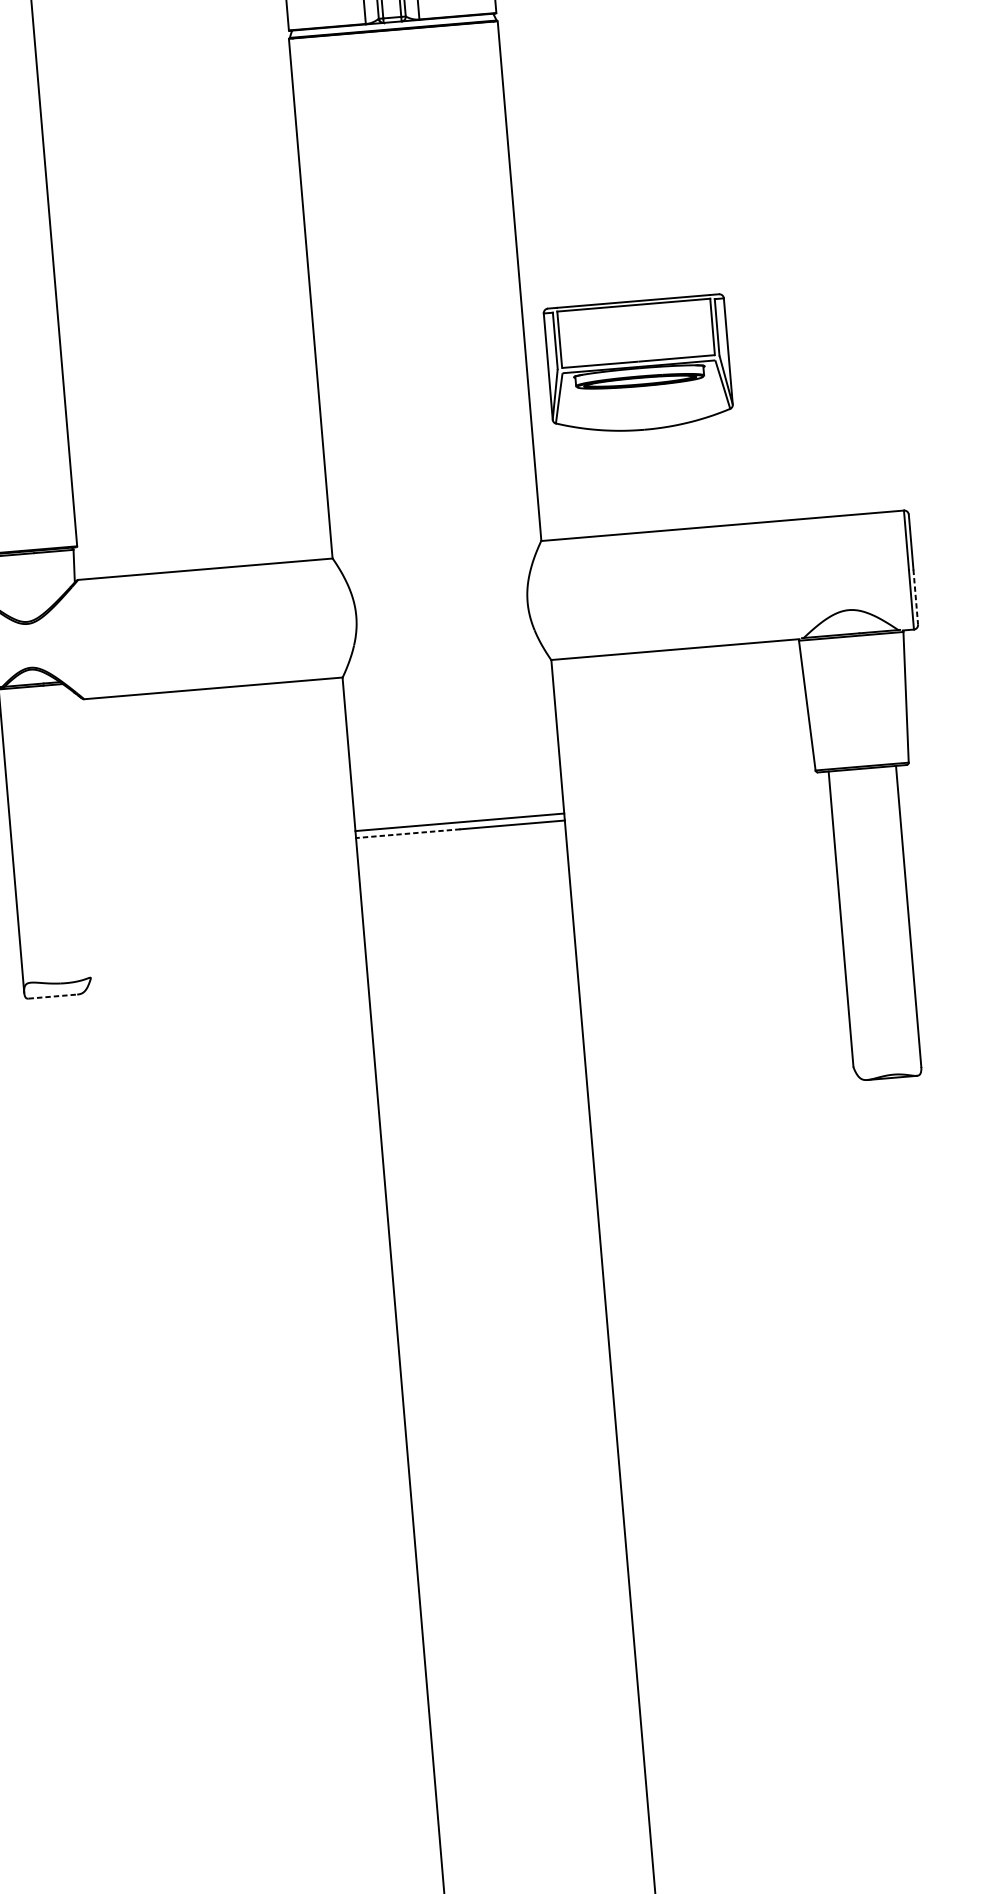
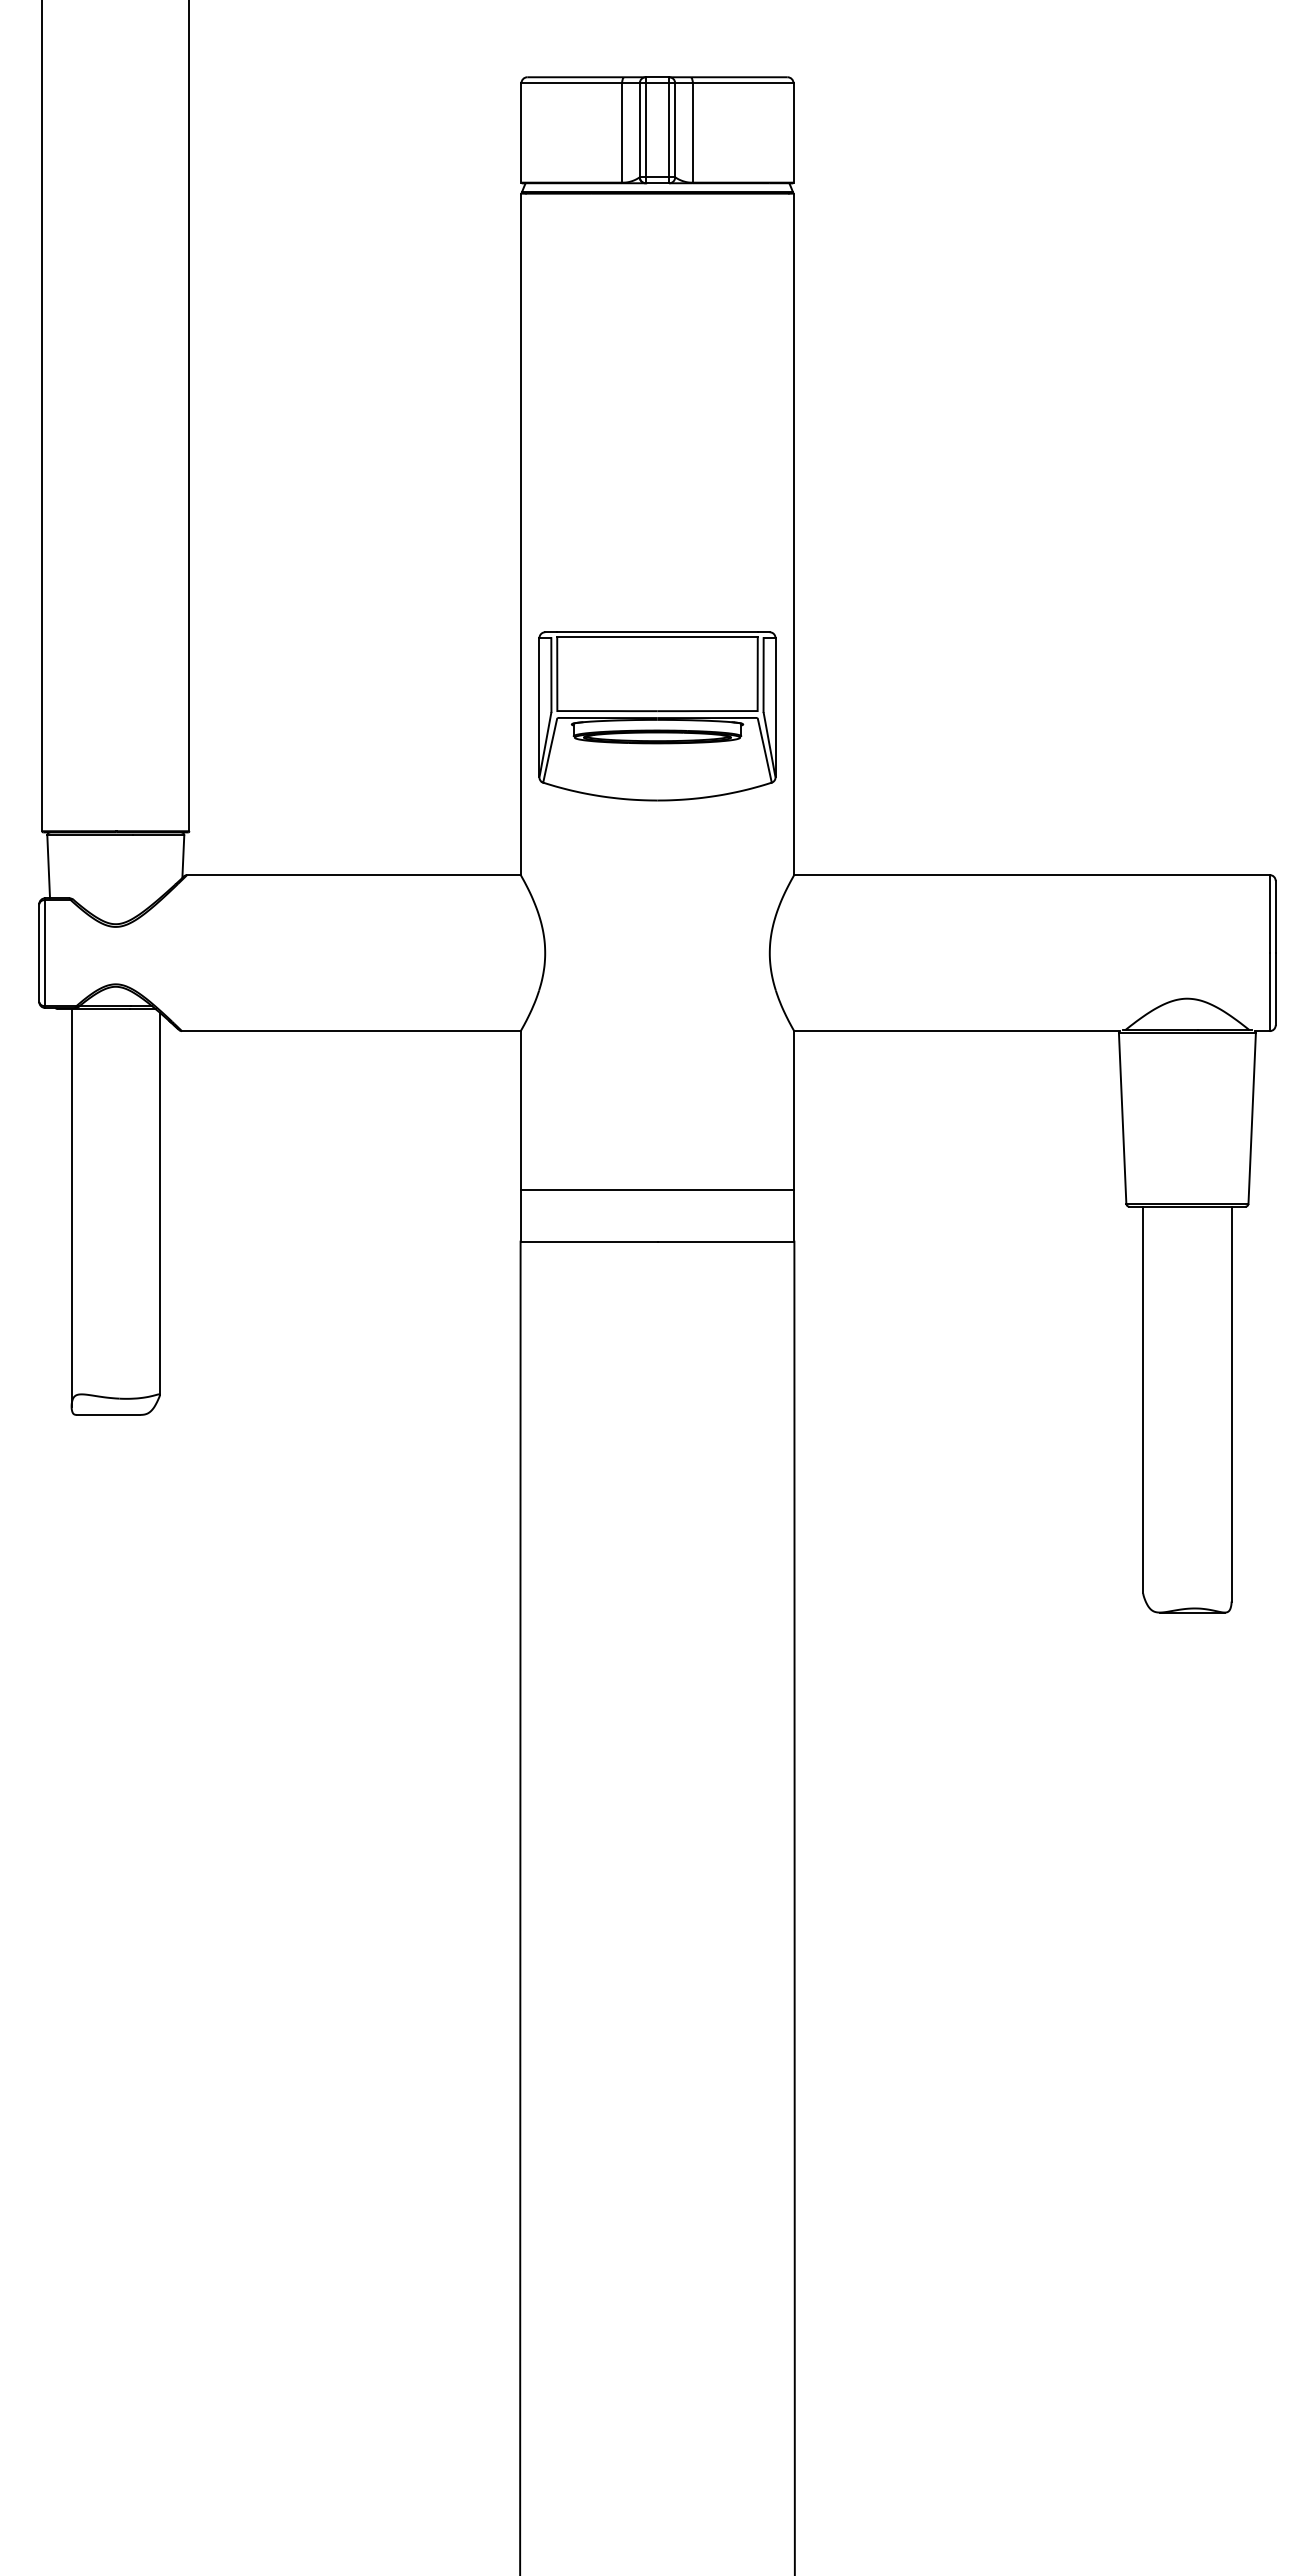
part: (638, 365) -> (657, 716), moved
line: (915, 597) -> (1275, 989), dashed -> solid
line: (459, 822) -> (657, 1190), moved
line: (78, 832) -> (159, 1203), added
line: (407, 833) -> (588, 1241), dashed -> solid
line: (52, 996) -> (108, 1414), dashed -> solid

